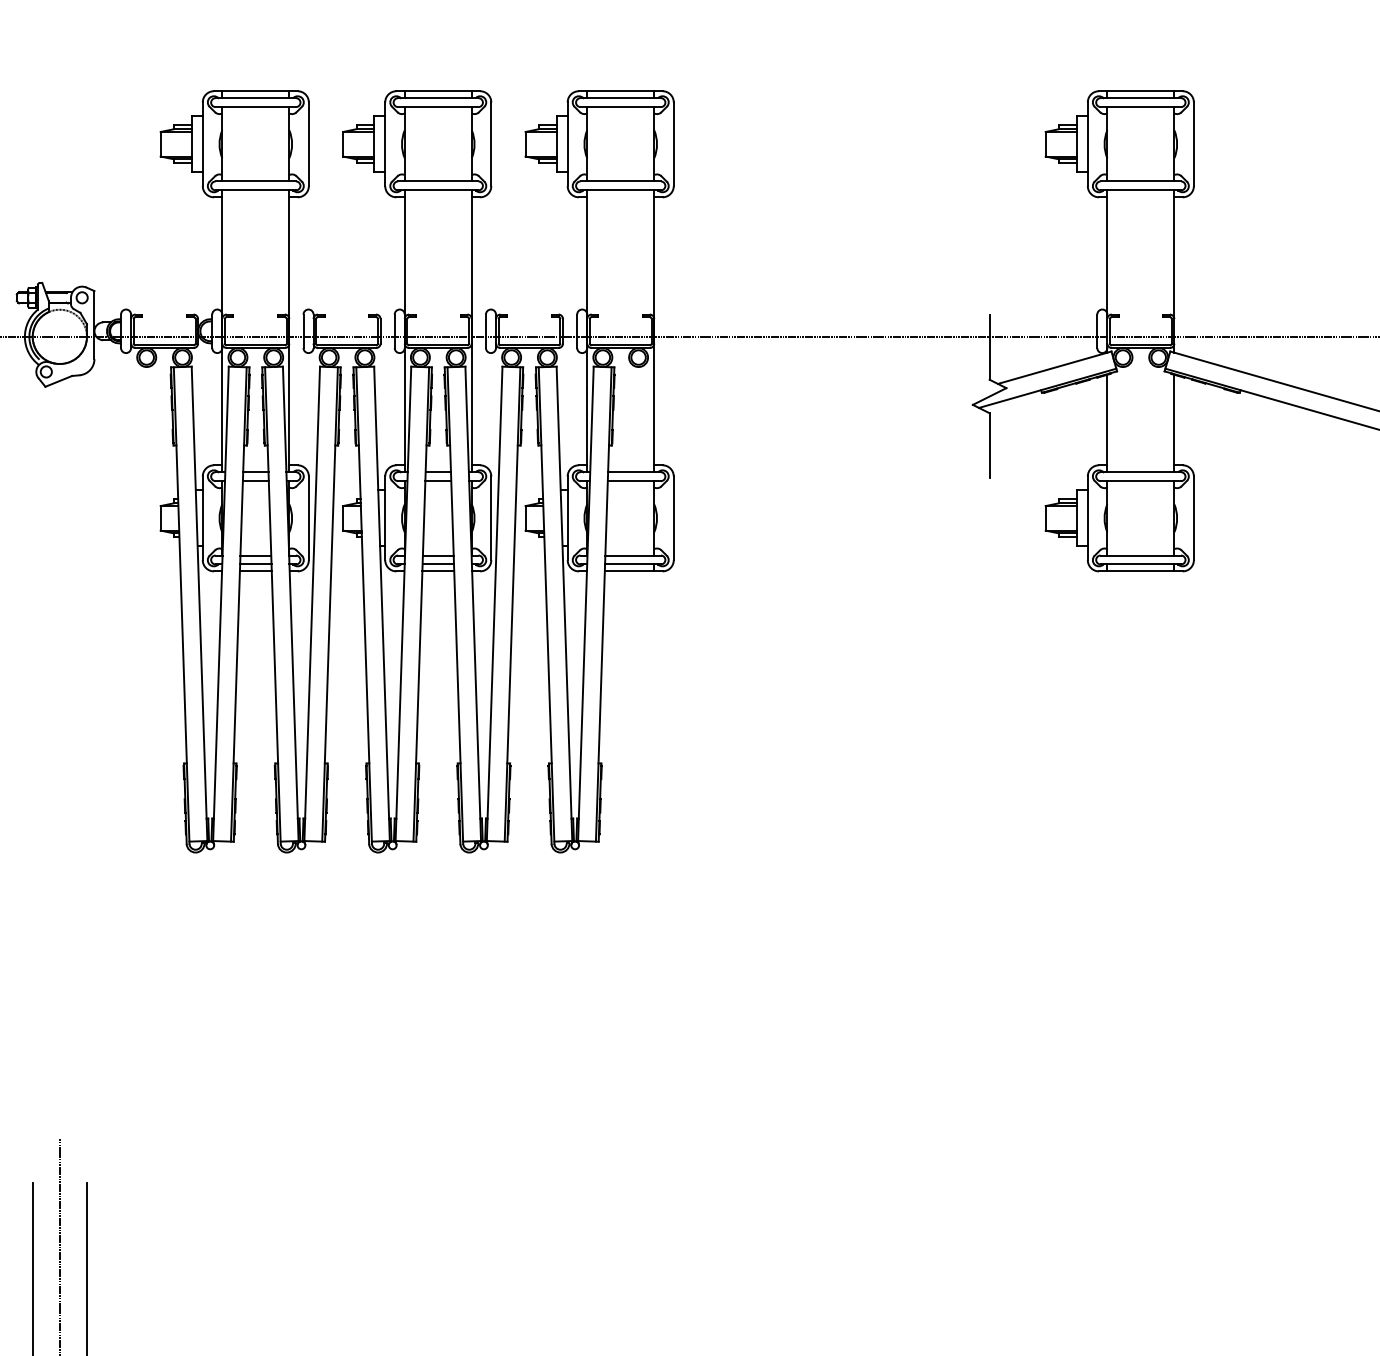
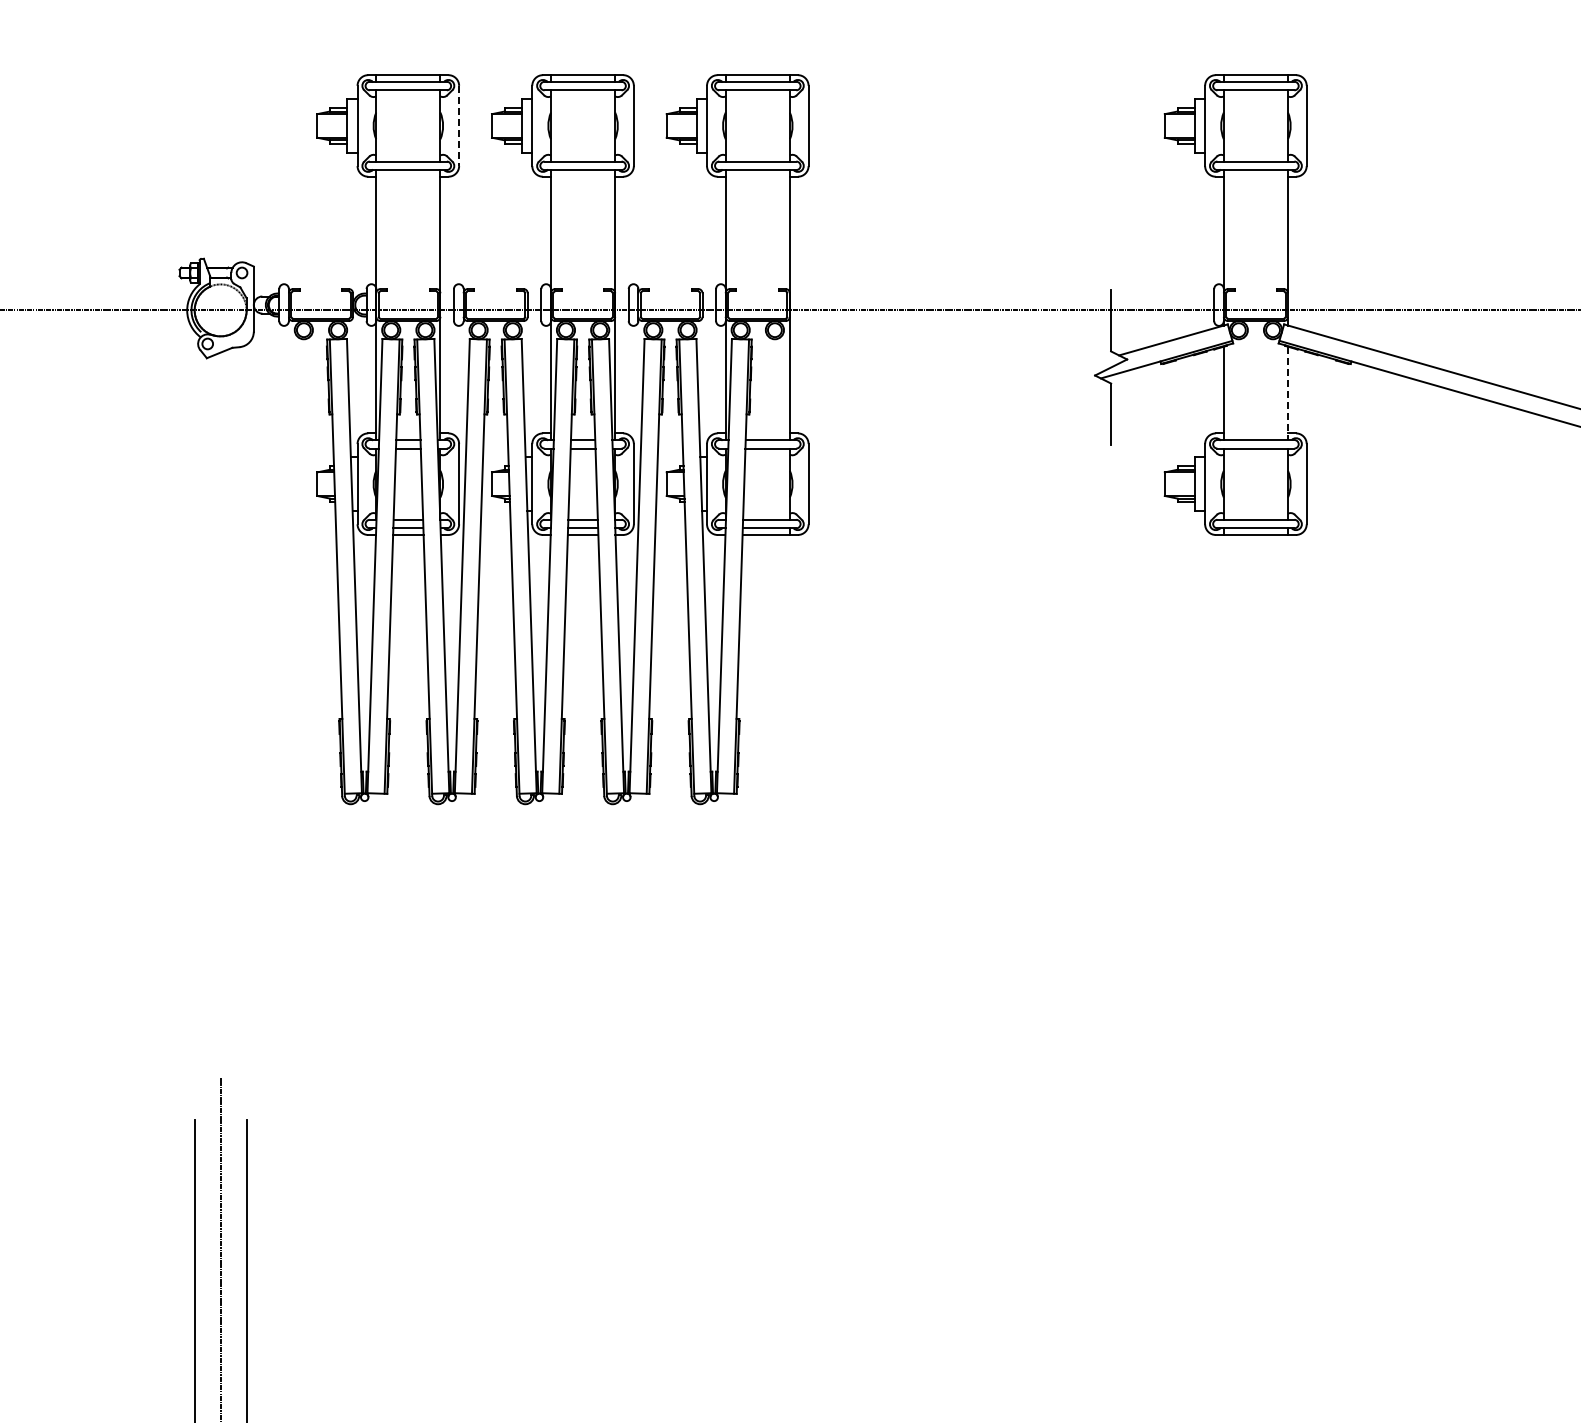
line: (309, 144) -> (459, 126), solid -> dashed
line: (1174, 423) -> (1288, 393), solid -> dashed

